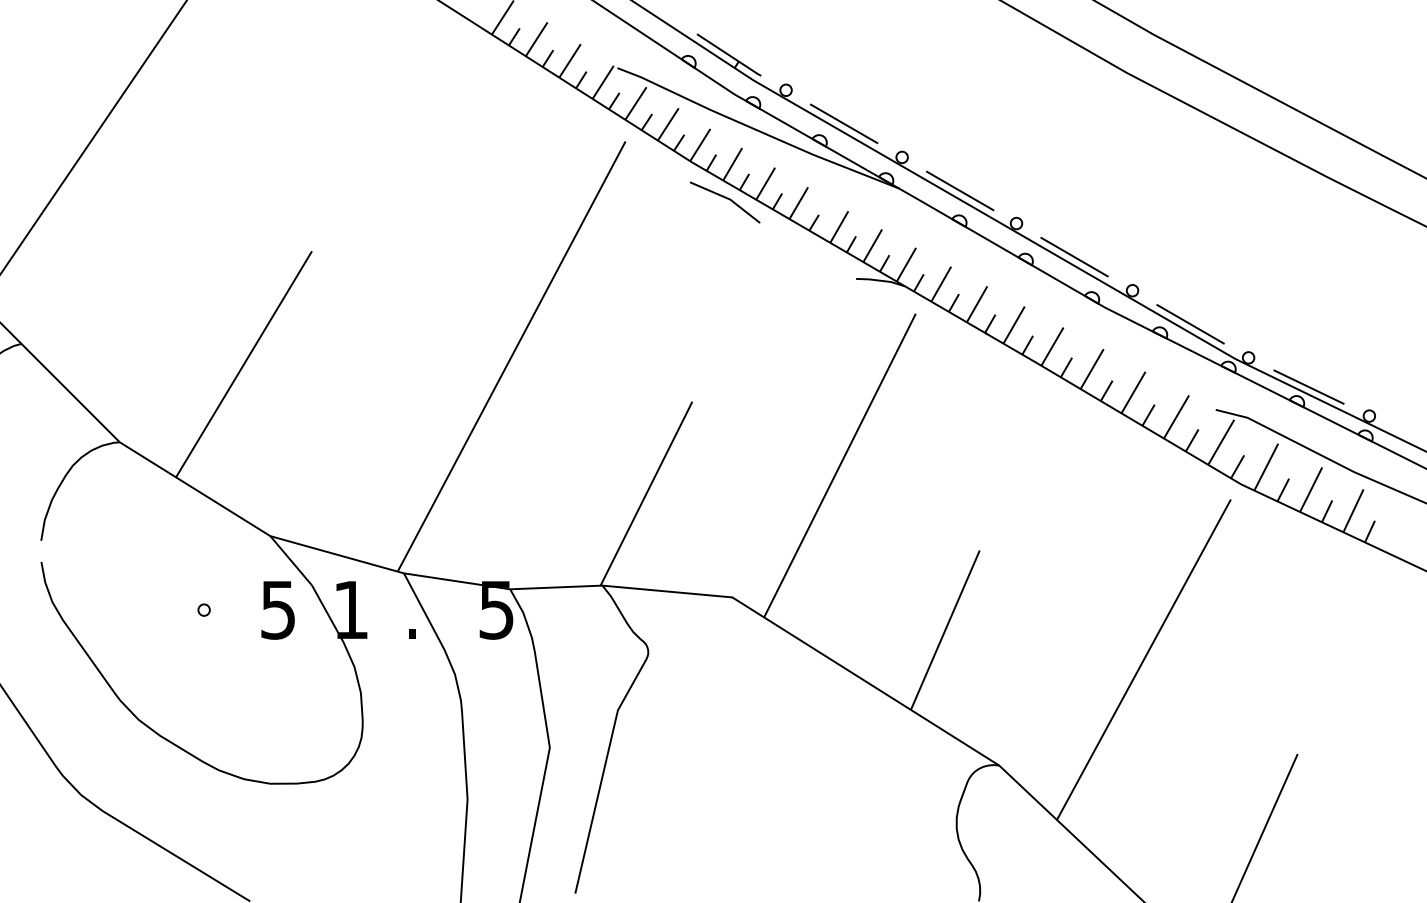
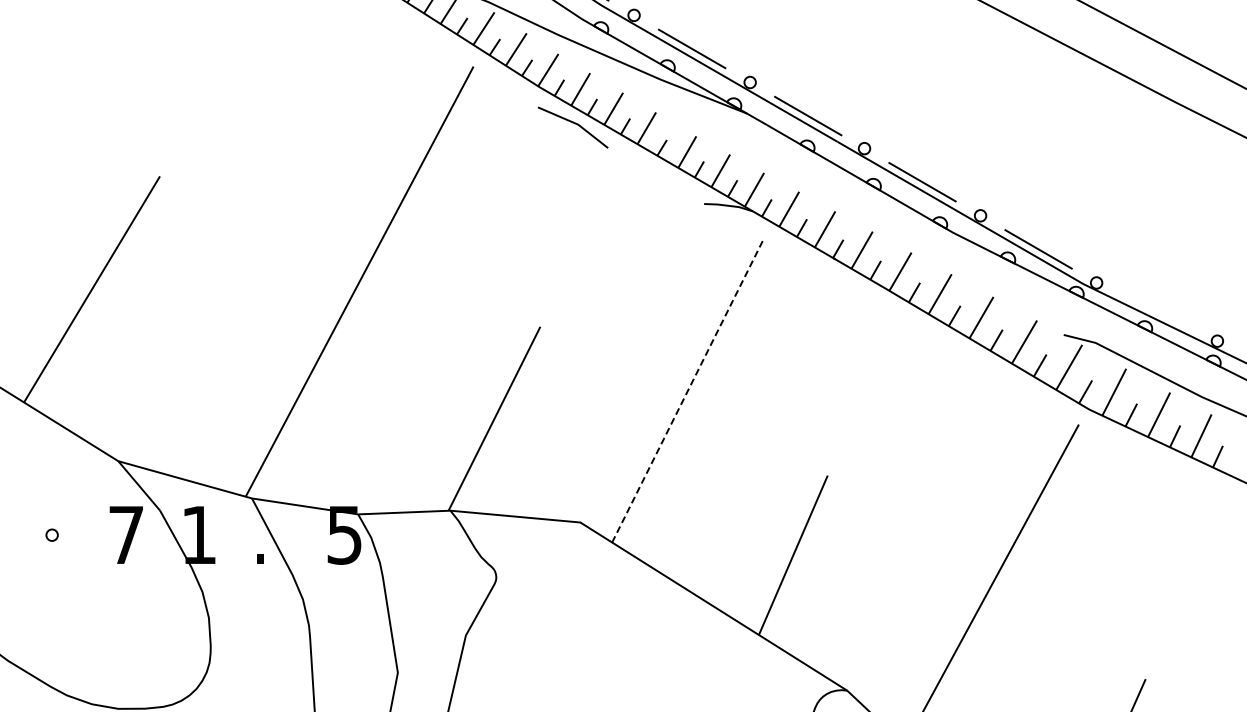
line: (1308, 386) -> (1156, 311), removed
line: (839, 465) -> (687, 390), solid -> dashed
text: (277, 610) -> (125, 535), 5 -> 7

